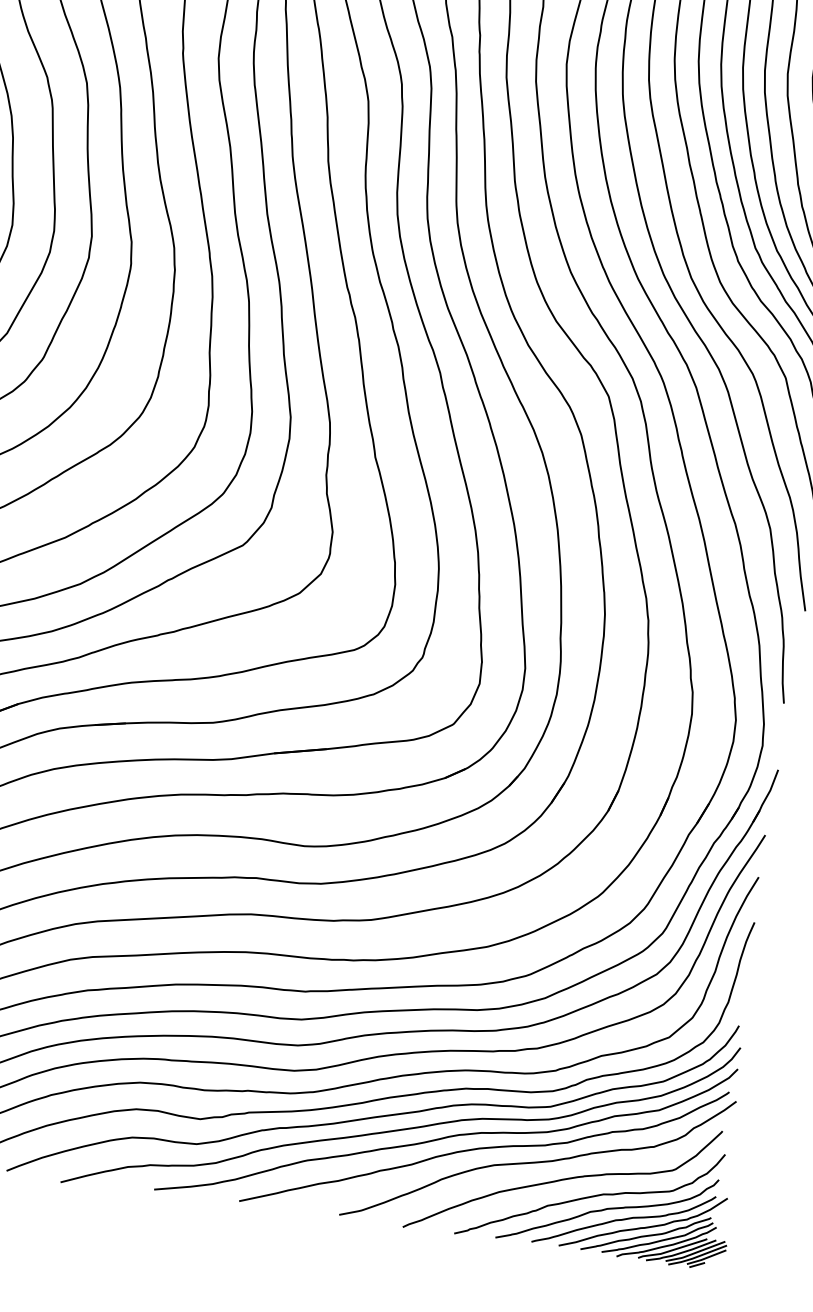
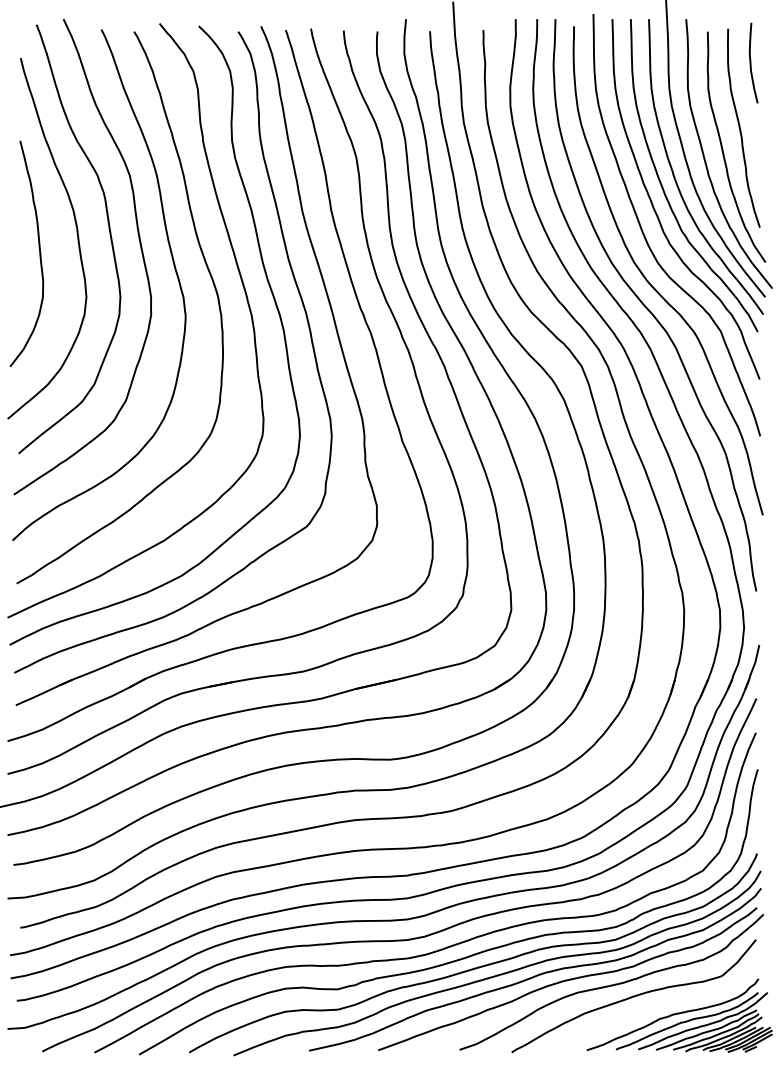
curve: (589, 1196) -> (657, 1006), removed

